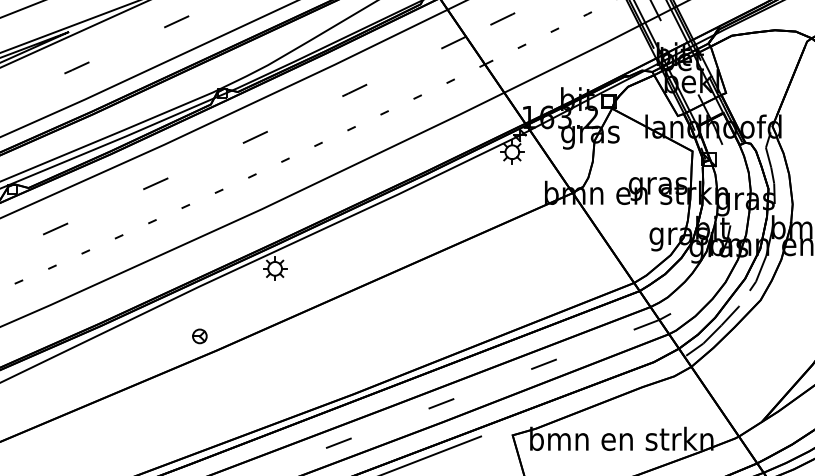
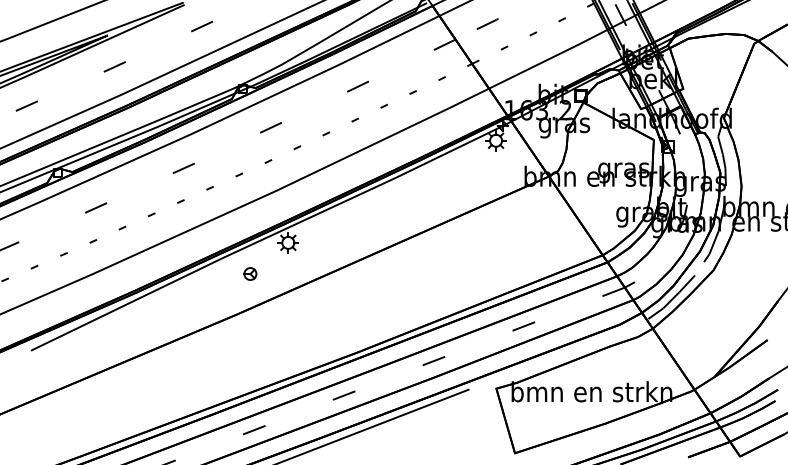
part: (199, 335) -> (250, 273), moved

